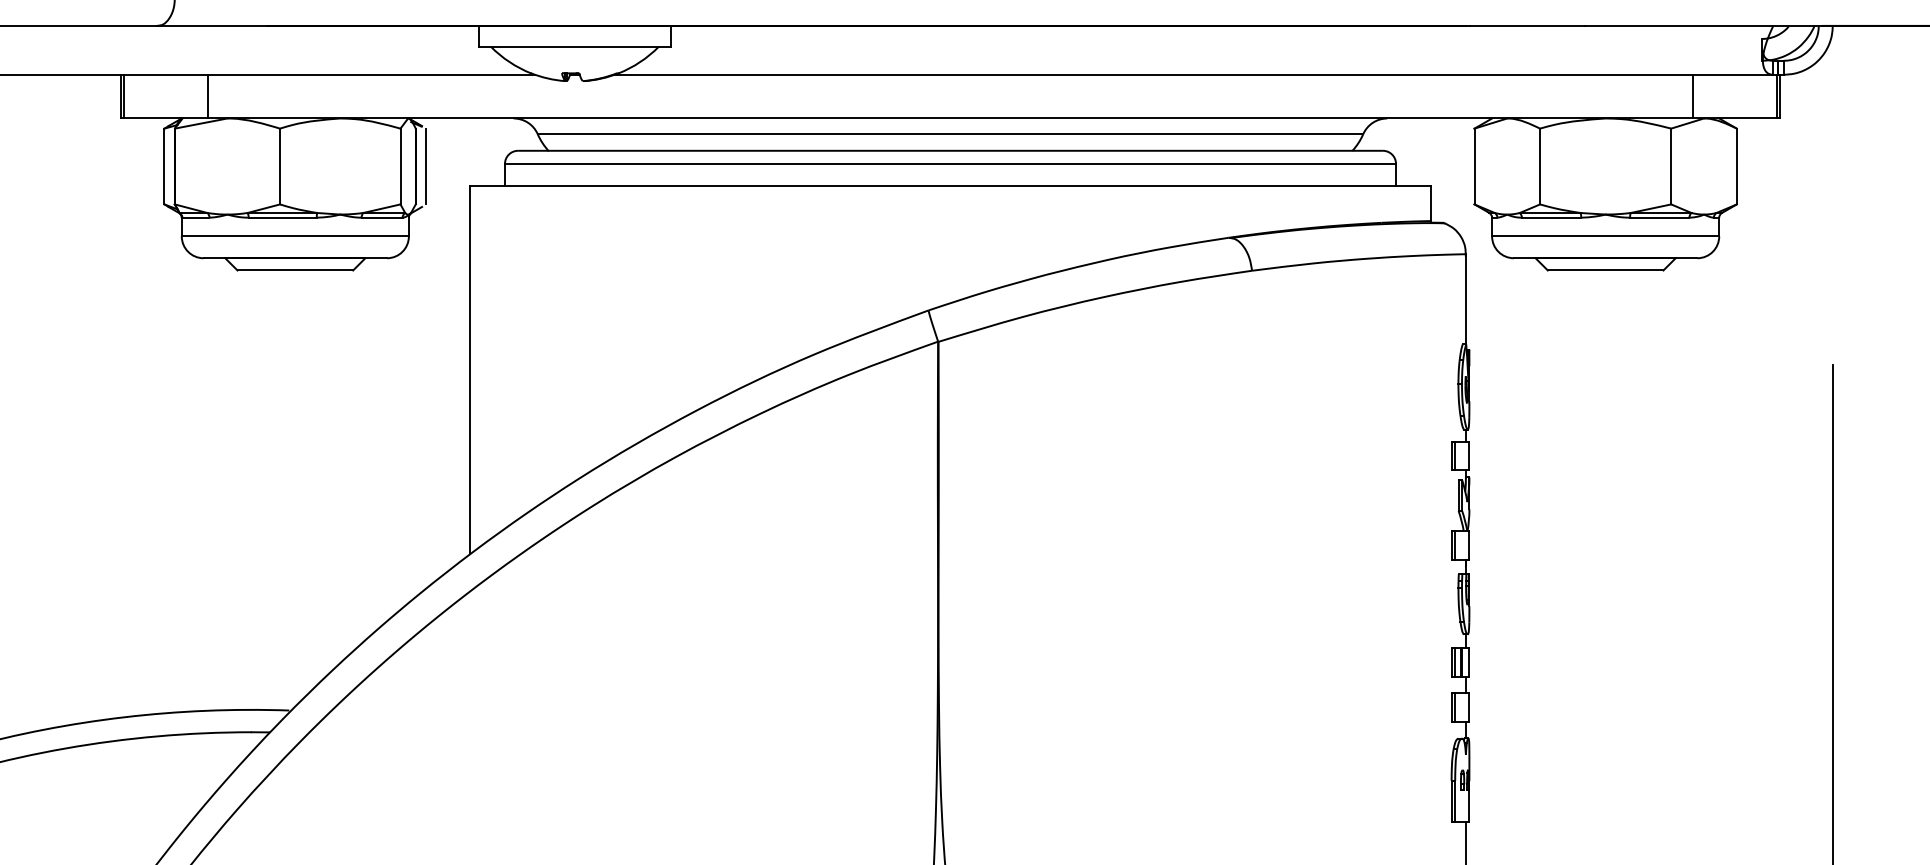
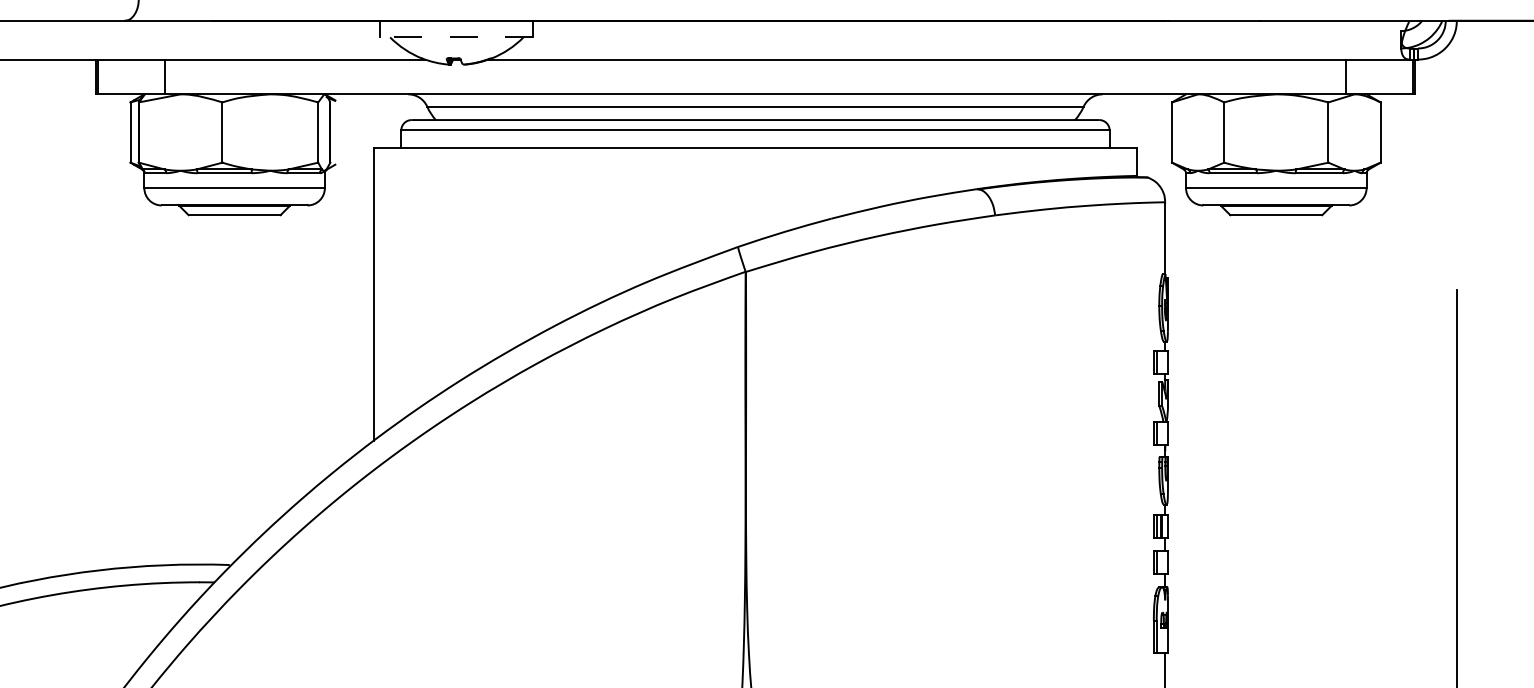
line: (574, 46) -> (456, 37), solid -> dashed
line: (426, 166) -> (338, 132), removed

